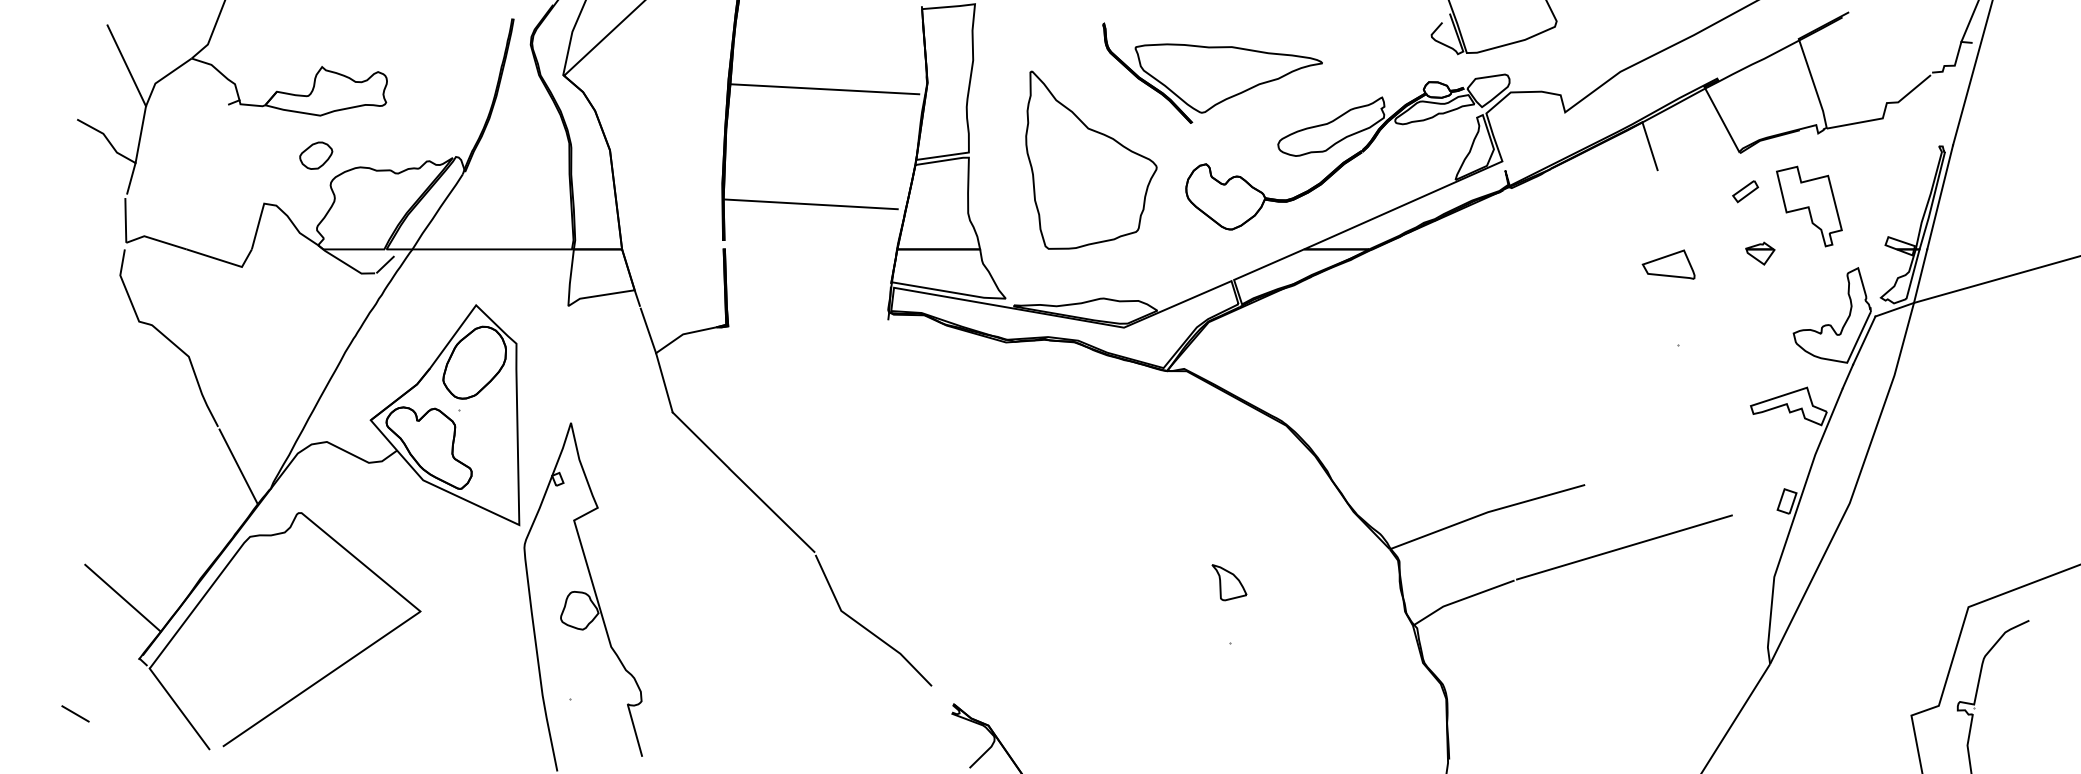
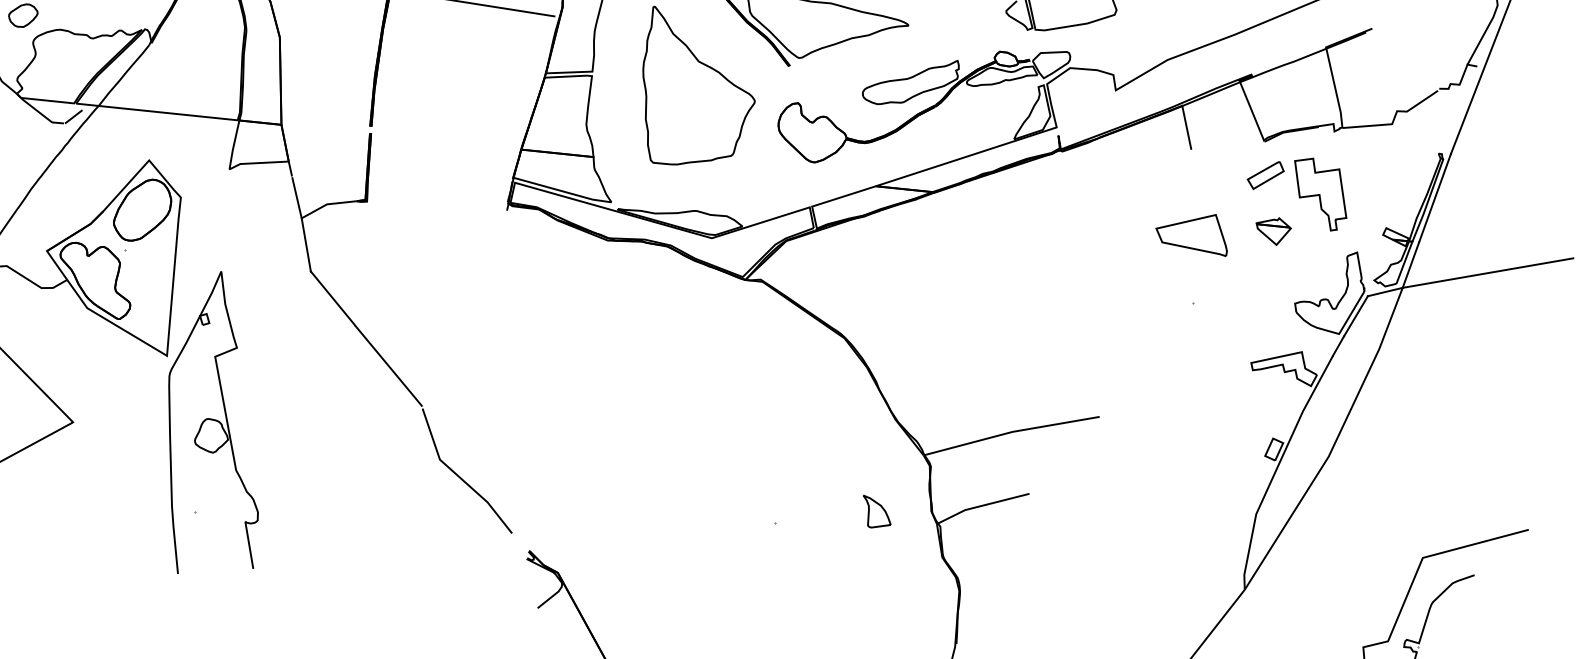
part: (1745, 191) -> (1265, 175), size x1.6
line: (810, 204) -> (449, 102), removed
part: (1760, 253) -> (1273, 230), size x1.4
part: (1668, 264) -> (1192, 232), size x1.6
line: (1624, 547) -> (1128, 474), removed
part: (1229, 582) -> (876, 512), moved

